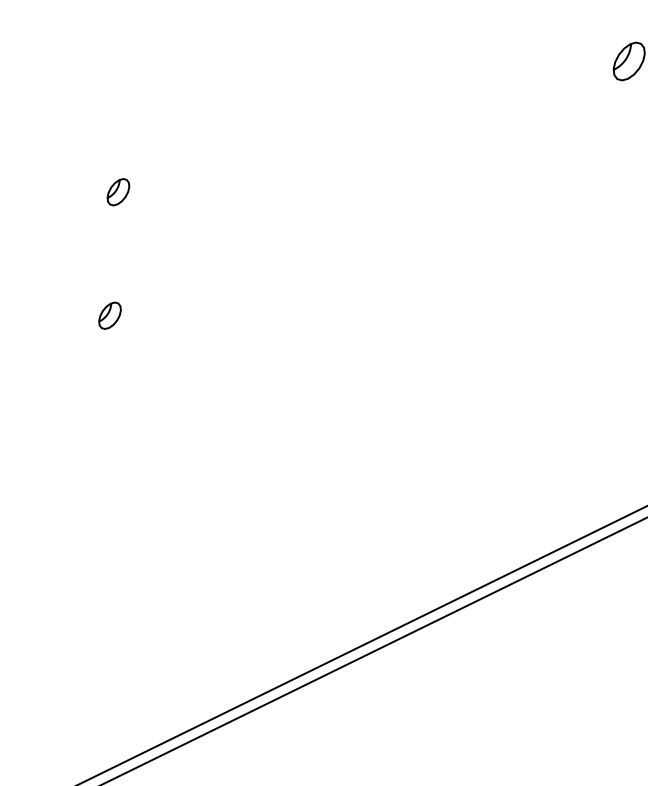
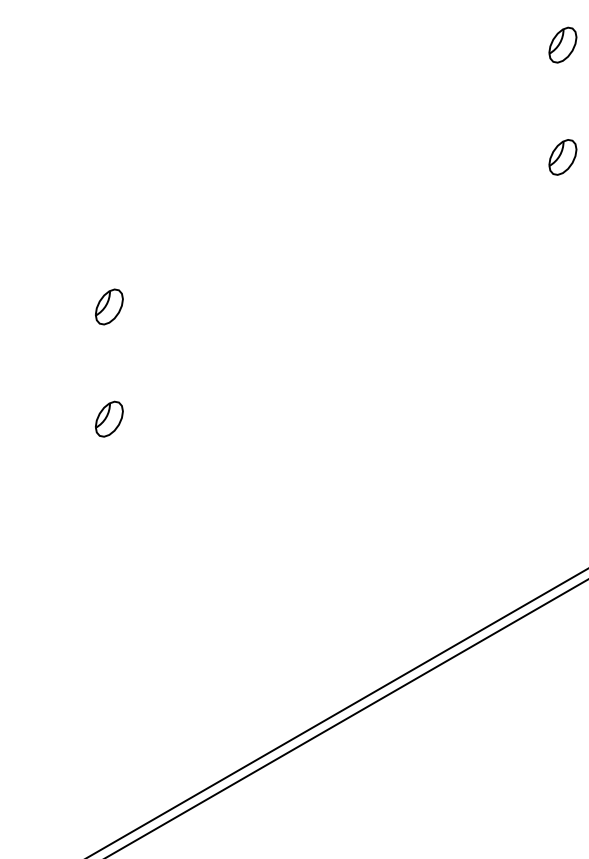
part: (118, 191) -> (109, 306), size x1.43
part: (110, 315) -> (109, 418), size x1.43

